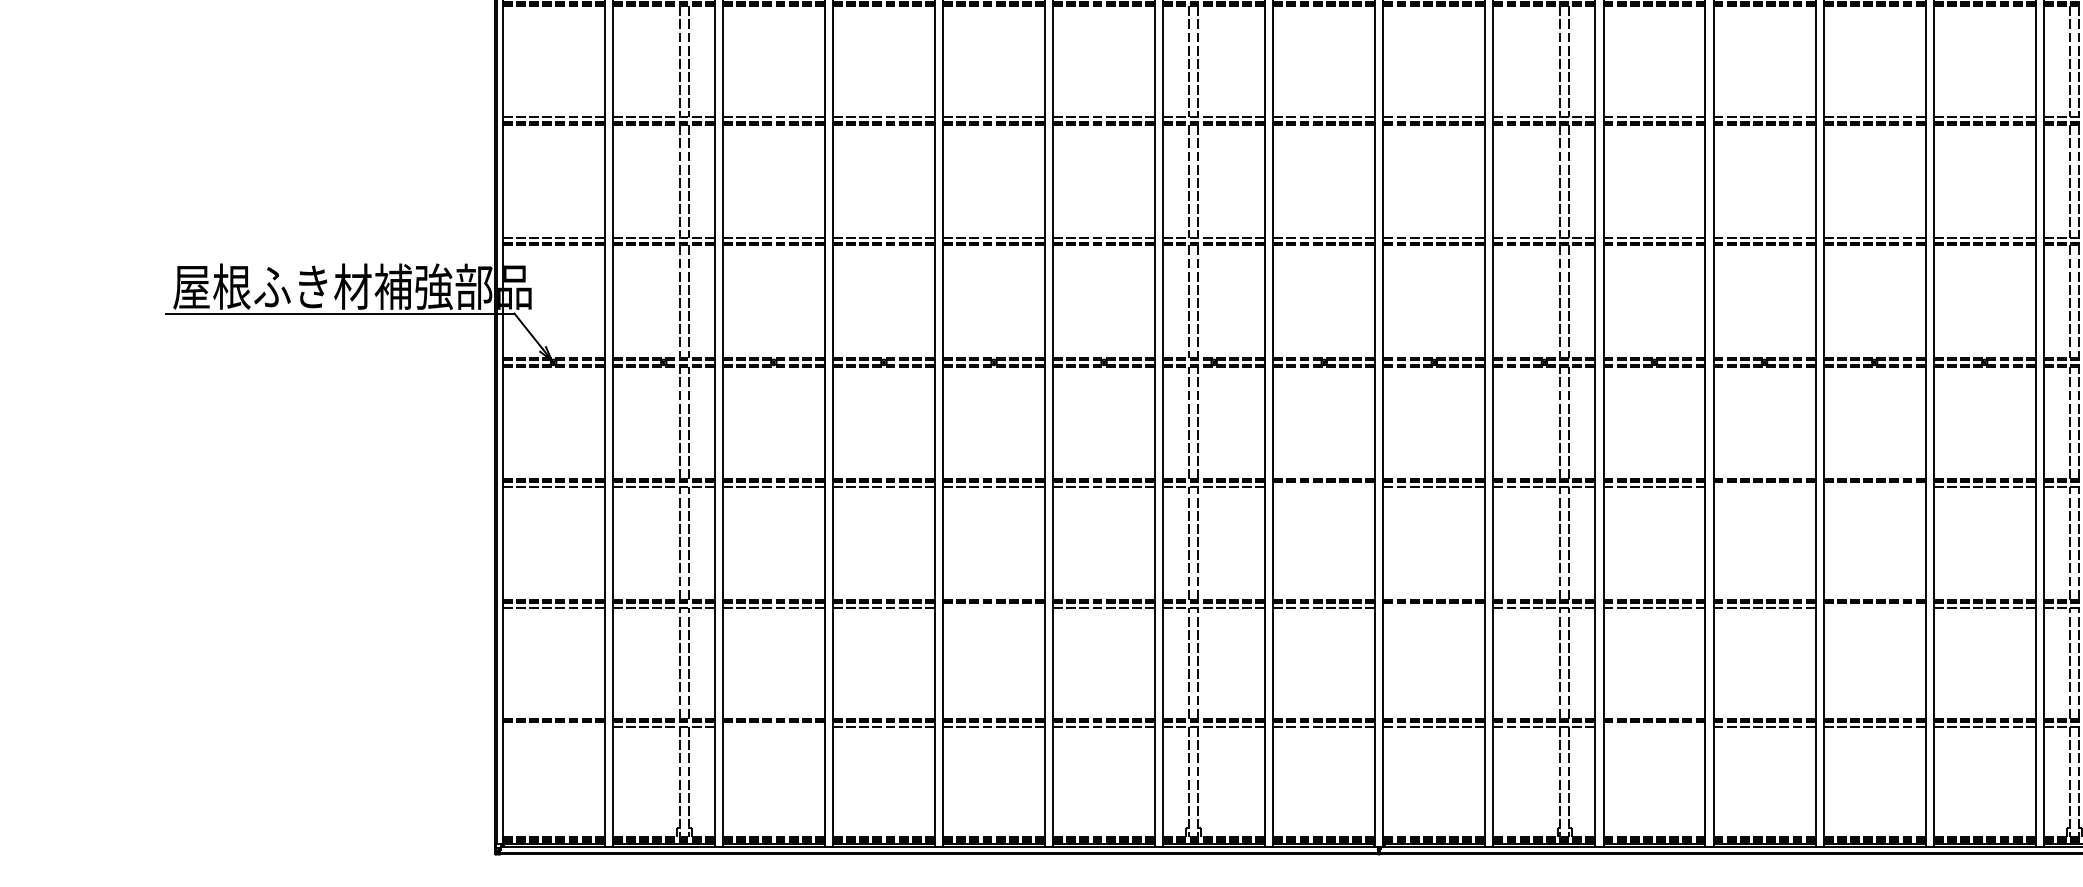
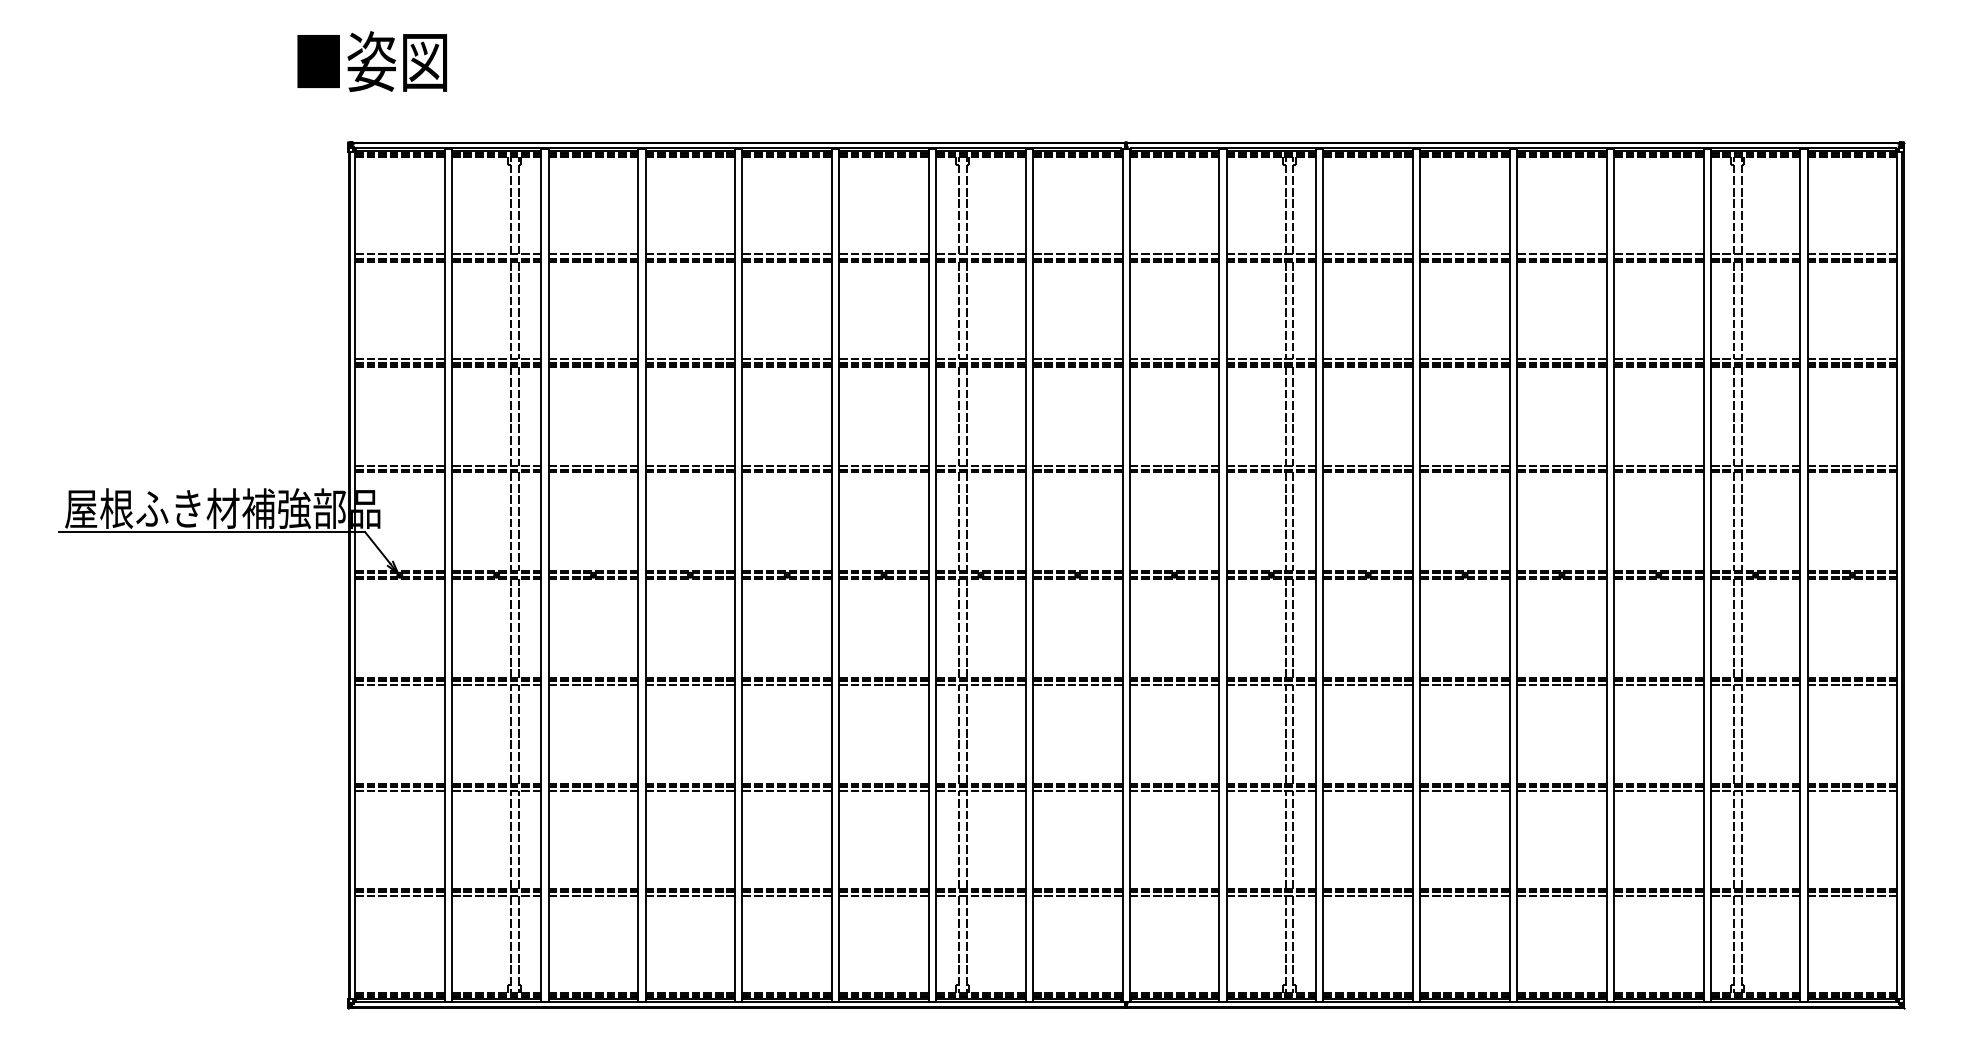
line: (1323, 486) -> (1077, 684), added
line: (1763, 486) -> (1464, 684), added
line: (1874, 486) -> (1561, 684), added
line: (994, 608) -> (787, 791), added
line: (1434, 608) -> (1174, 791), added
line: (1874, 608) -> (1561, 791), added
line: (553, 727) -> (399, 896), added
line: (773, 727) -> (593, 896), added
line: (1654, 727) -> (1368, 896), added

